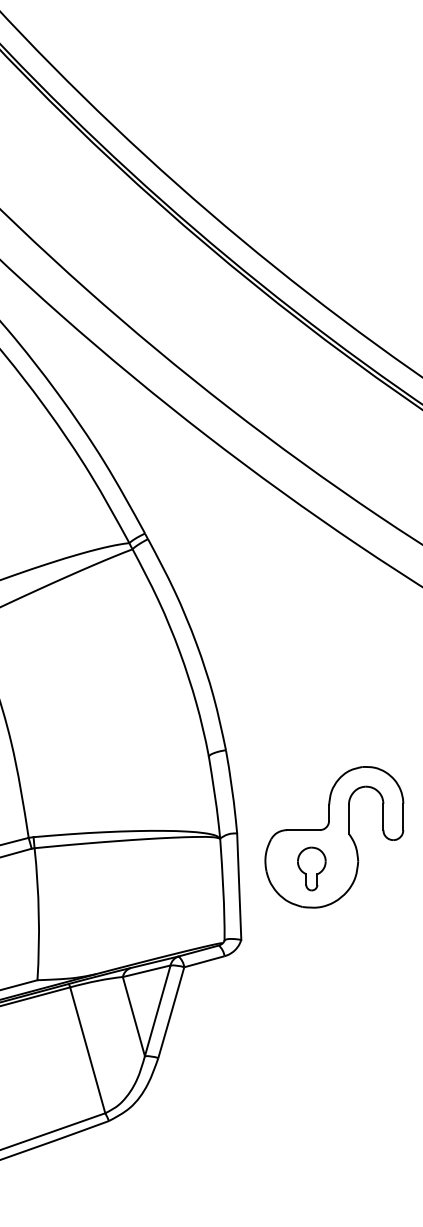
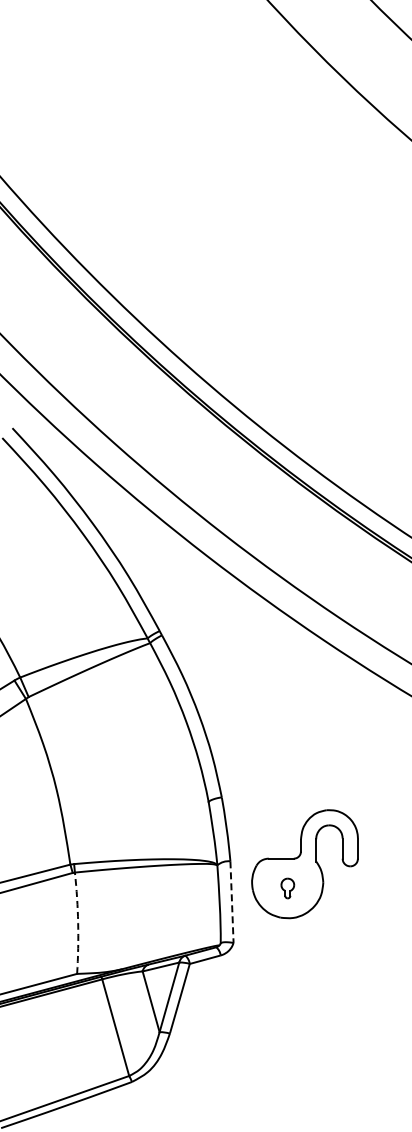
part: (311, 868) -> (287, 888), size x0.6
line: (239, 887) -> (232, 902), solid -> dashed
arc: (39, 914) -> (78, 923), solid -> dashed

